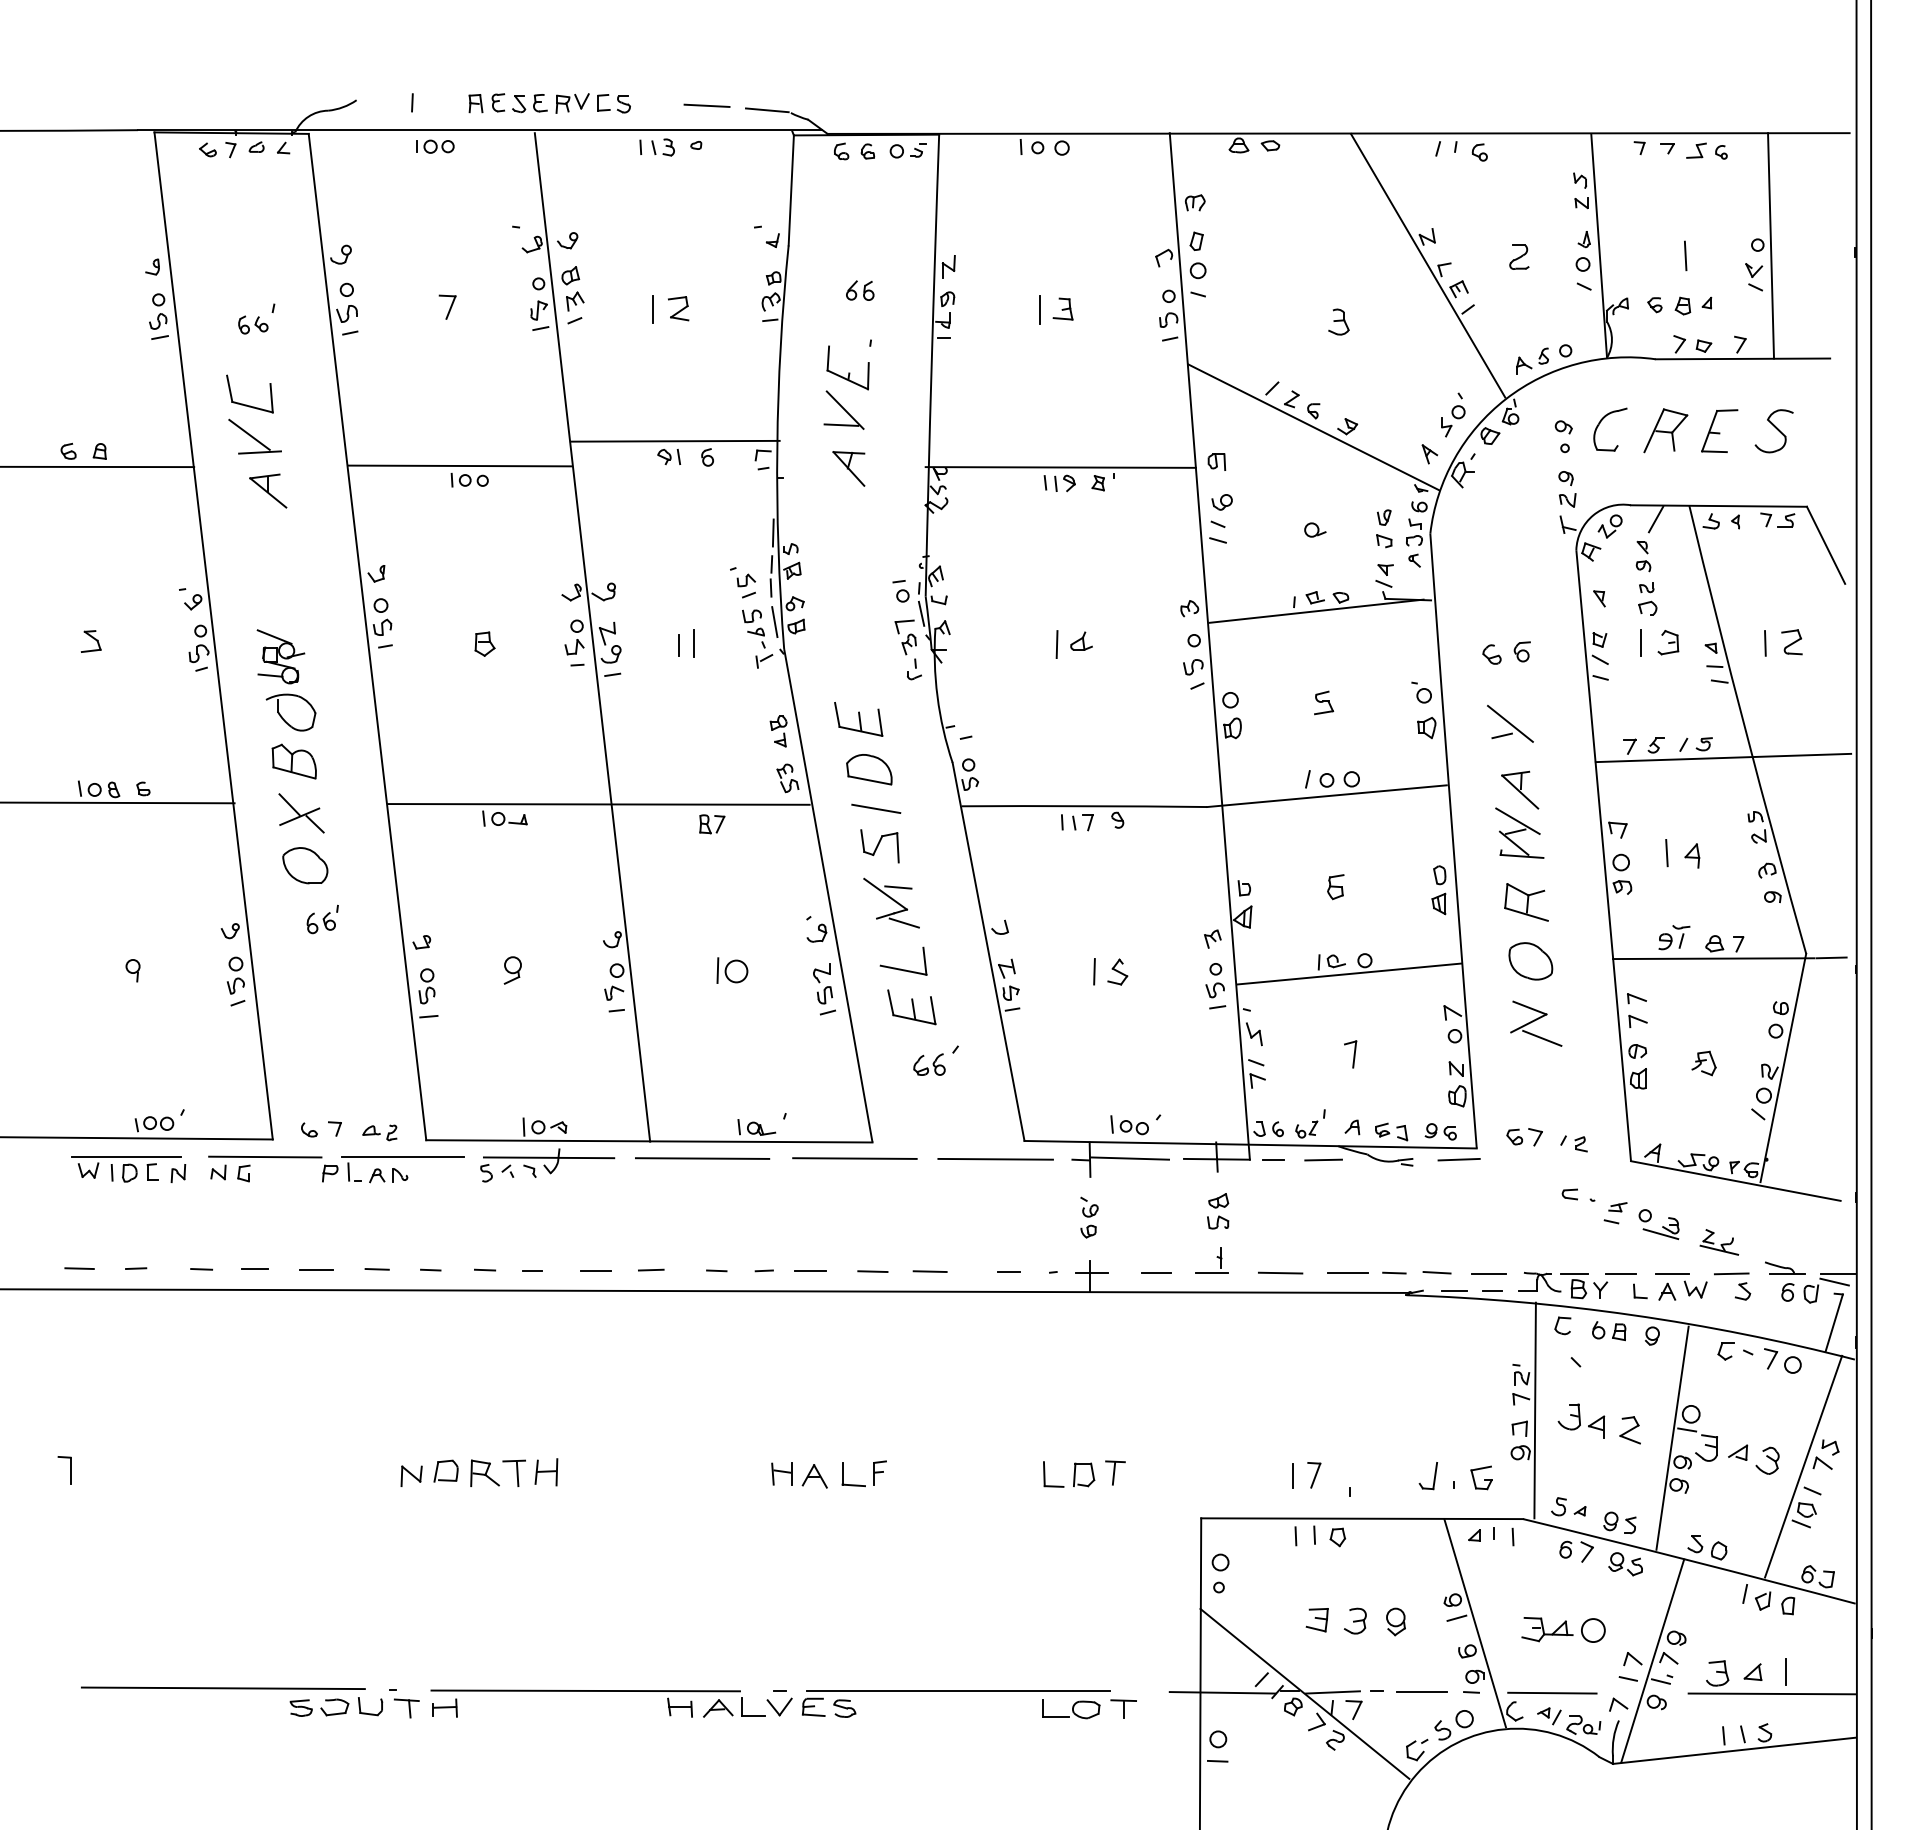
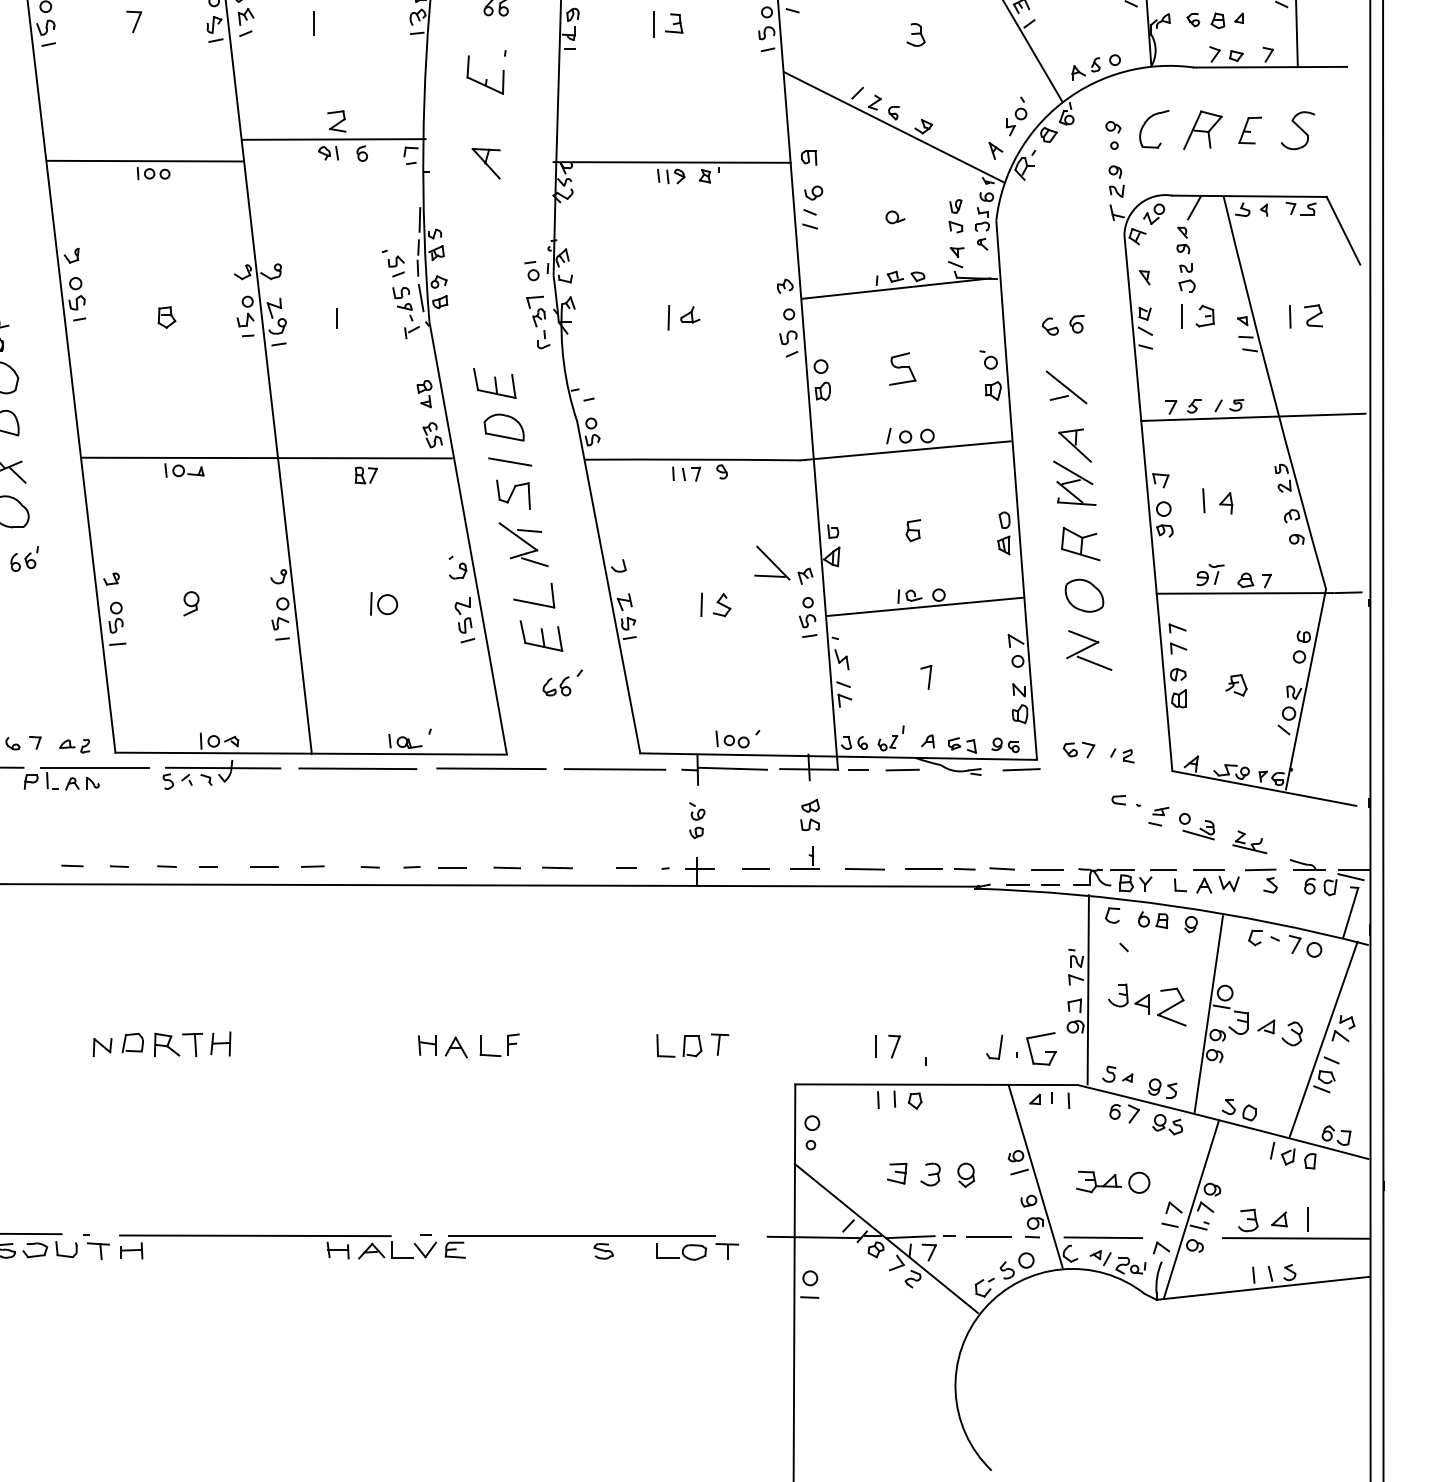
part: (678, 308) -> (336, 121), moved
part: (843, 409) -> (771, 562), moved
part: (1719, 430) -> (1250, 130), size x0.7
line: (921, 613) -> (549, 290), removed
line: (693, 643) -> (349, 316), removed
part: (1324, 702) -> (903, 368), size x1.6
line: (316, 1269) -> (19, 866), removed
part: (1629, 1430) -> (1171, 1007), size x1.6
part: (1481, 1477) -> (1041, 1048), size x1.6
part: (844, 1708) -> (603, 1251), moved

